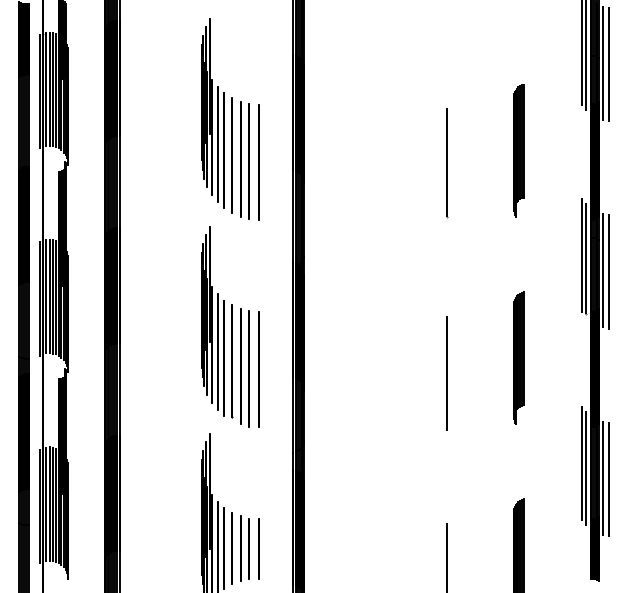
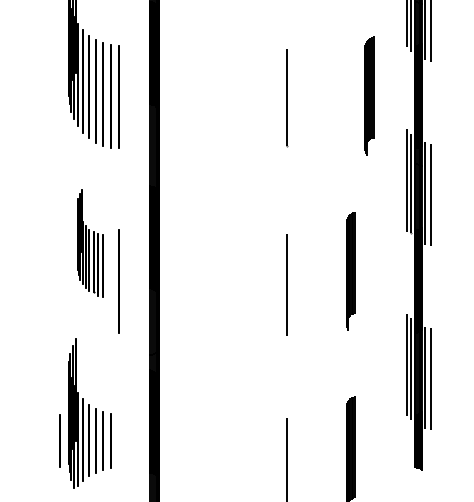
part: (518, 150) -> (369, 95), moved
part: (225, 326) -> (90, 243), size x0.6
line: (258, 548) -> (59, 440), moved

